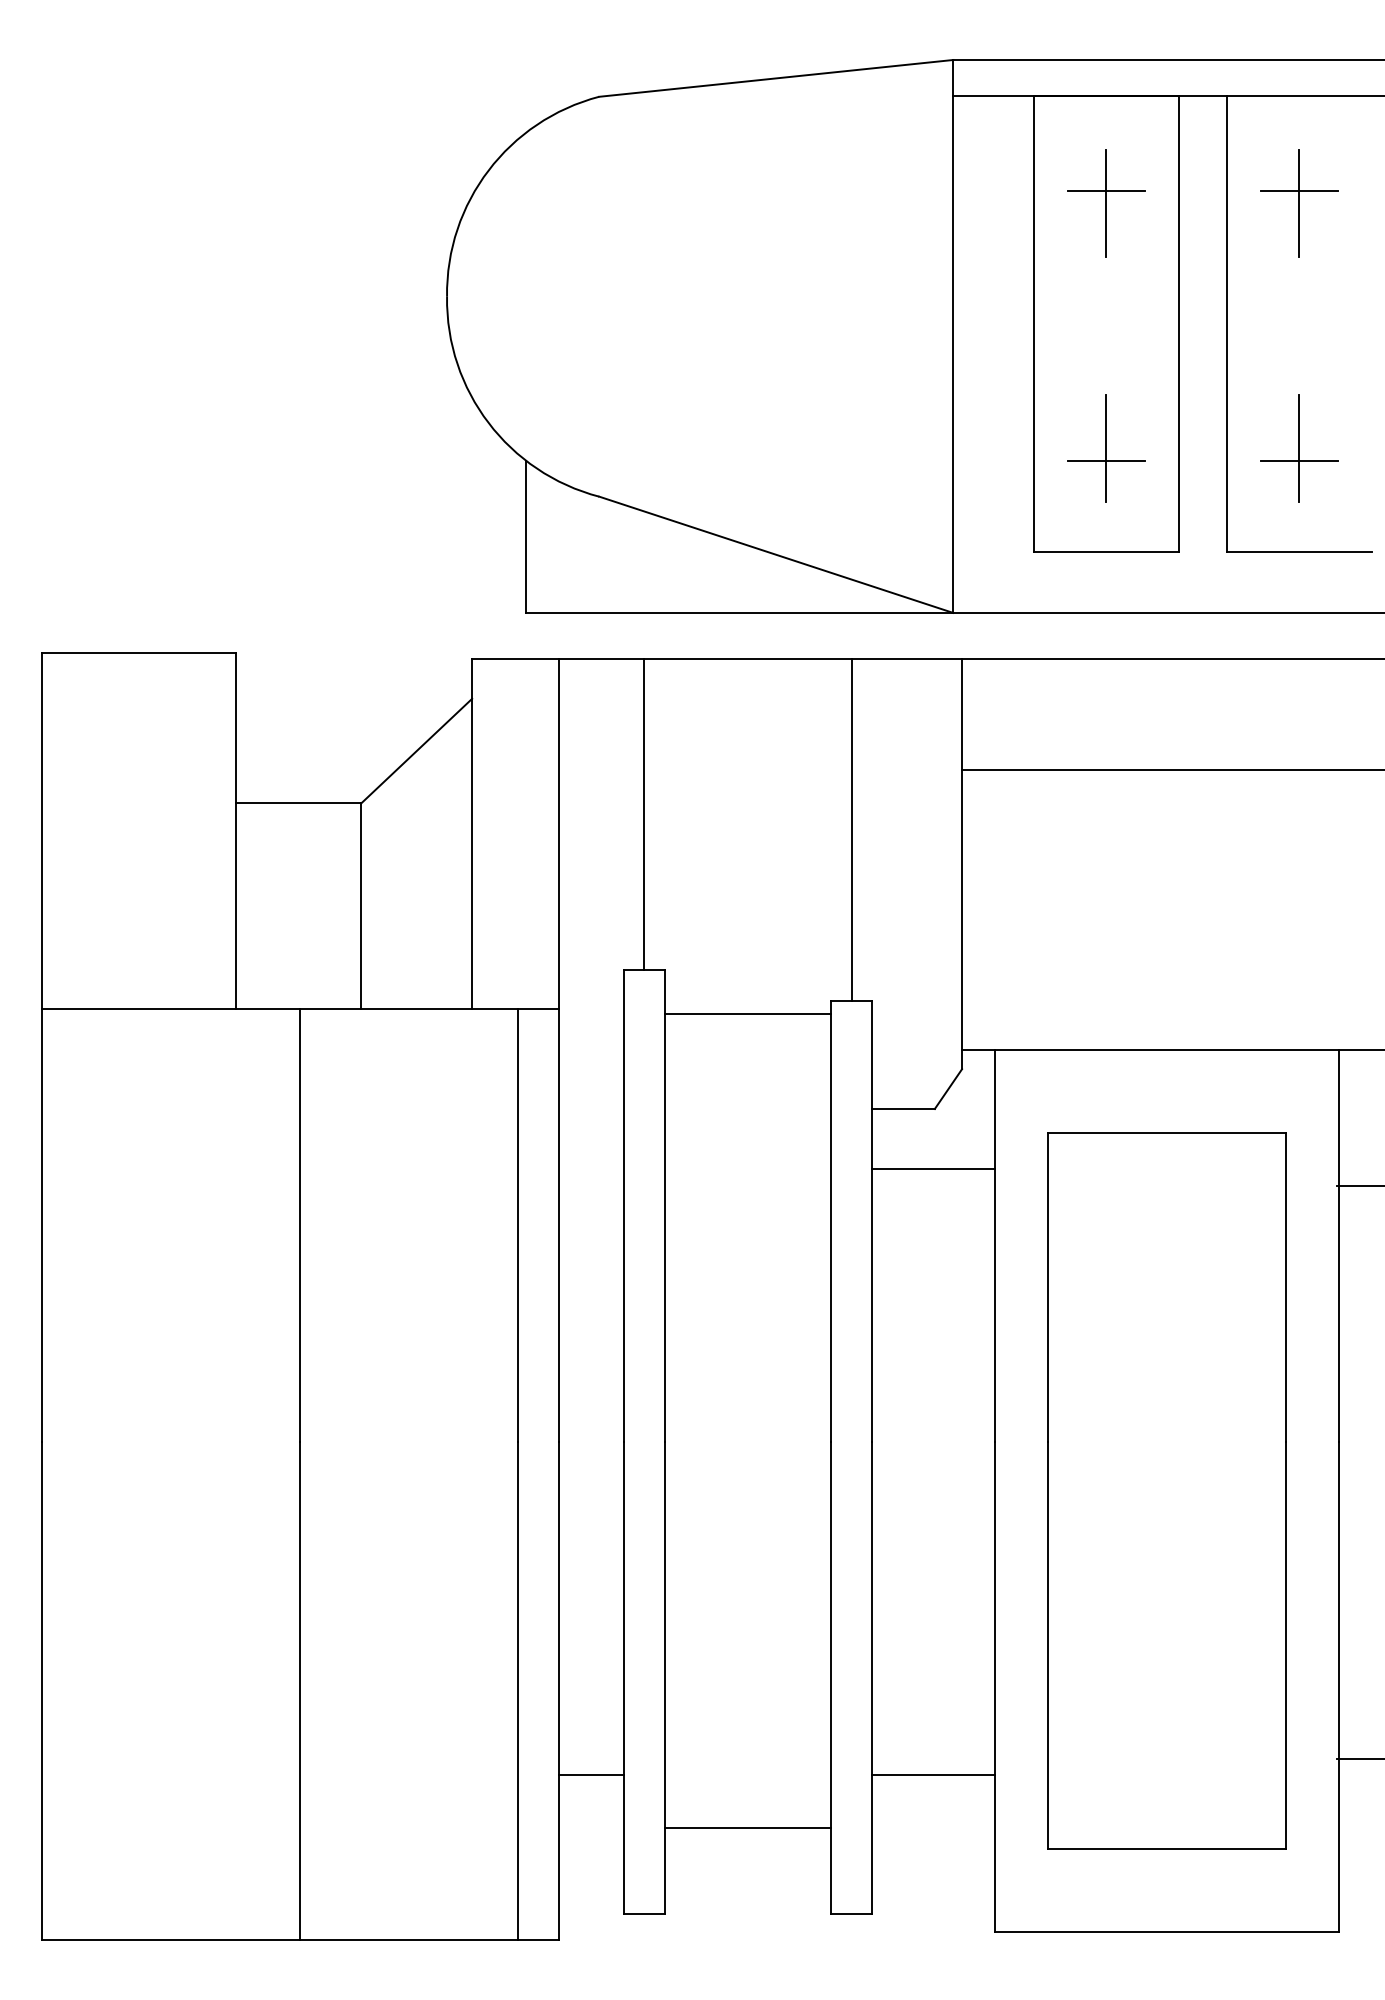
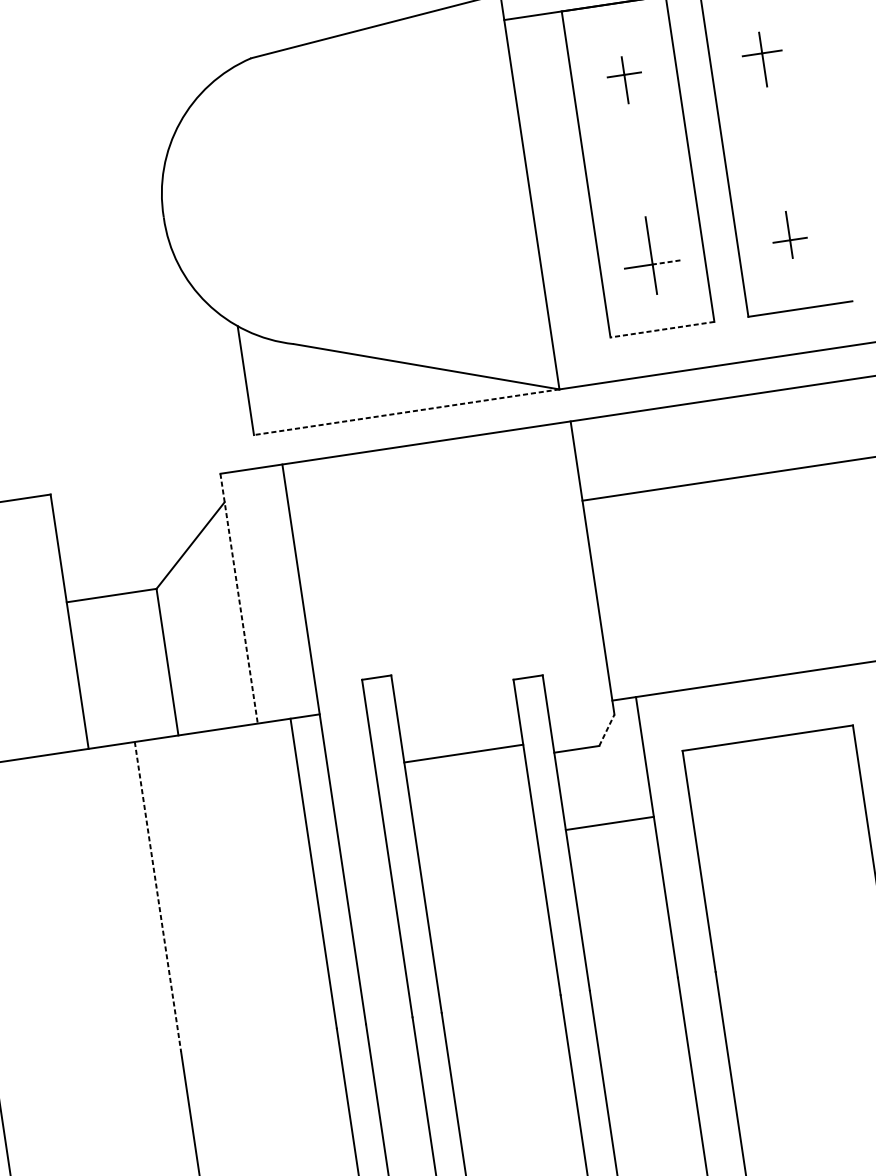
part: (1106, 203) -> (625, 80), size x0.6
part: (1299, 203) -> (763, 59), size x0.7
part: (1299, 448) -> (789, 234), size x0.6
line: (1125, 461) -> (666, 262), solid -> dashed
line: (1106, 552) -> (662, 329), solid -> dashed
line: (739, 612) -> (406, 411), solid -> dashed
line: (644, 814) -> (360, 566), removed
line: (851, 829) -> (509, 555), removed
line: (472, 833) -> (239, 598), solid -> dashed
line: (747, 1013) -> (463, 753), moved
line: (948, 1088) -> (606, 729), solid -> dashed
line: (933, 1169) -> (609, 823), moved
line: (300, 1225) -> (158, 897), solid -> dashed

